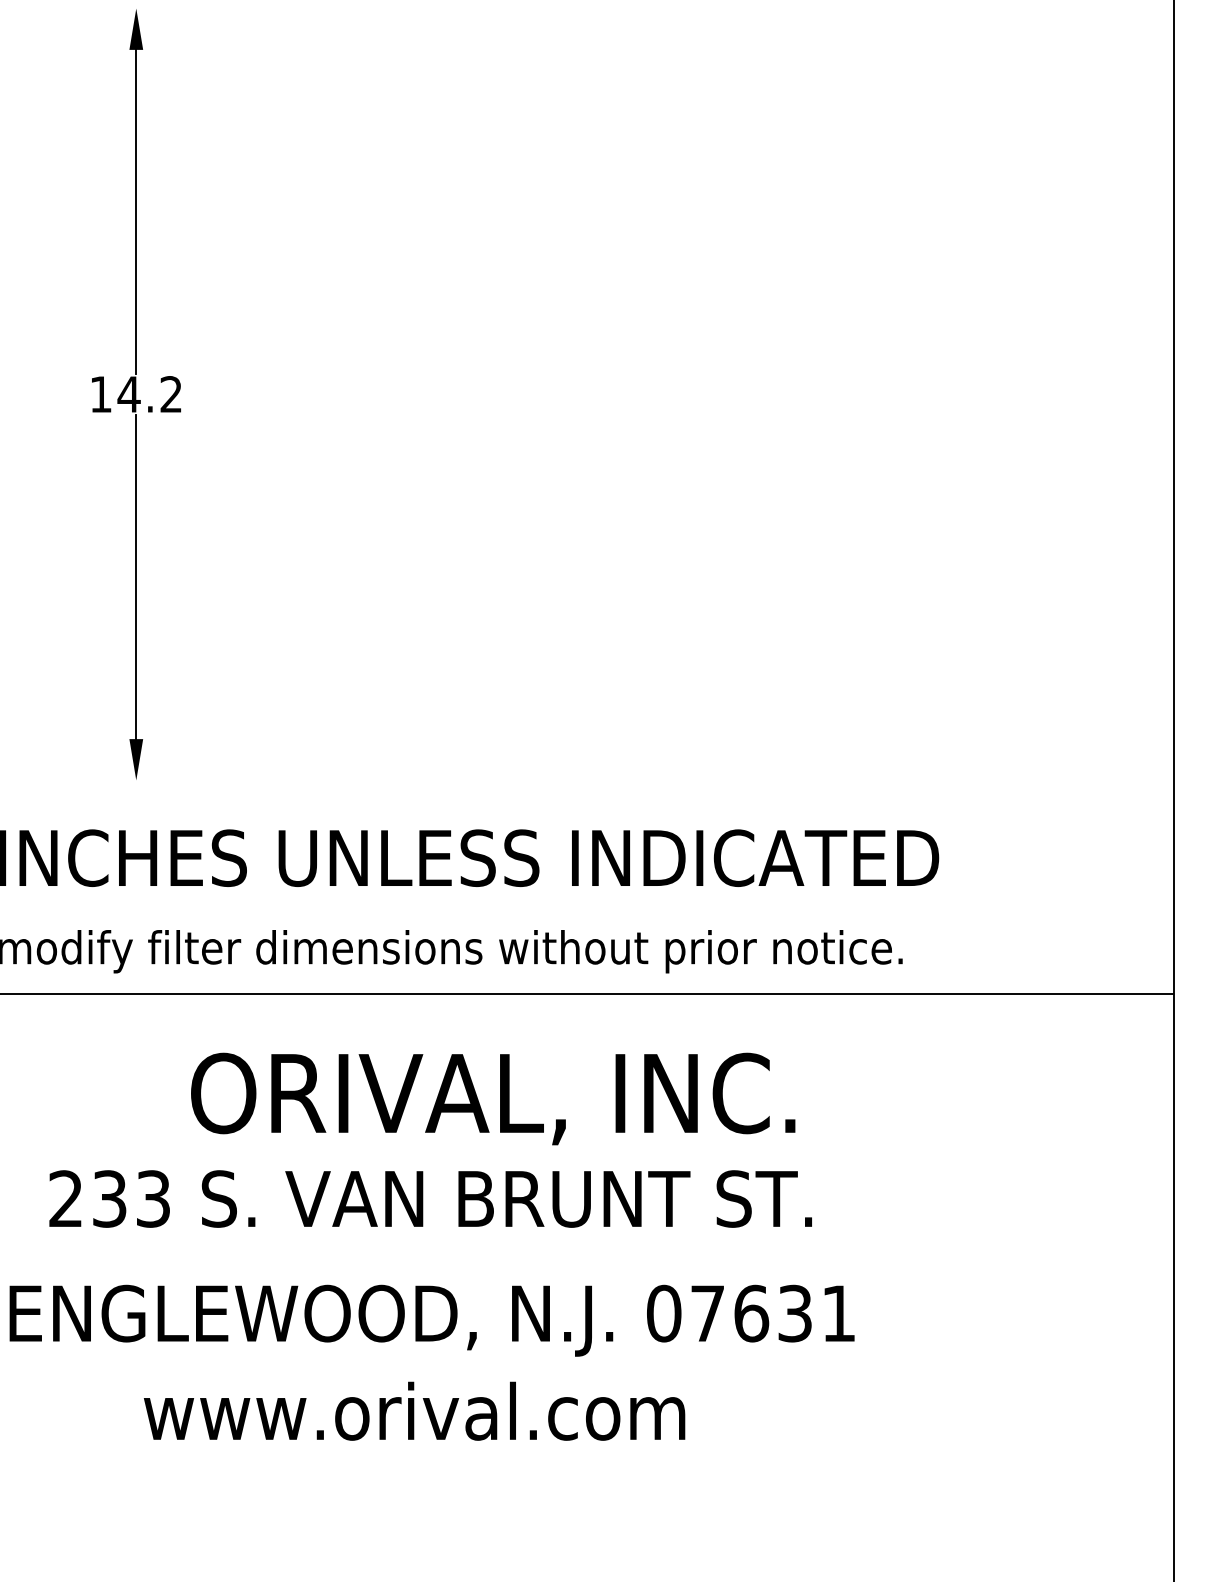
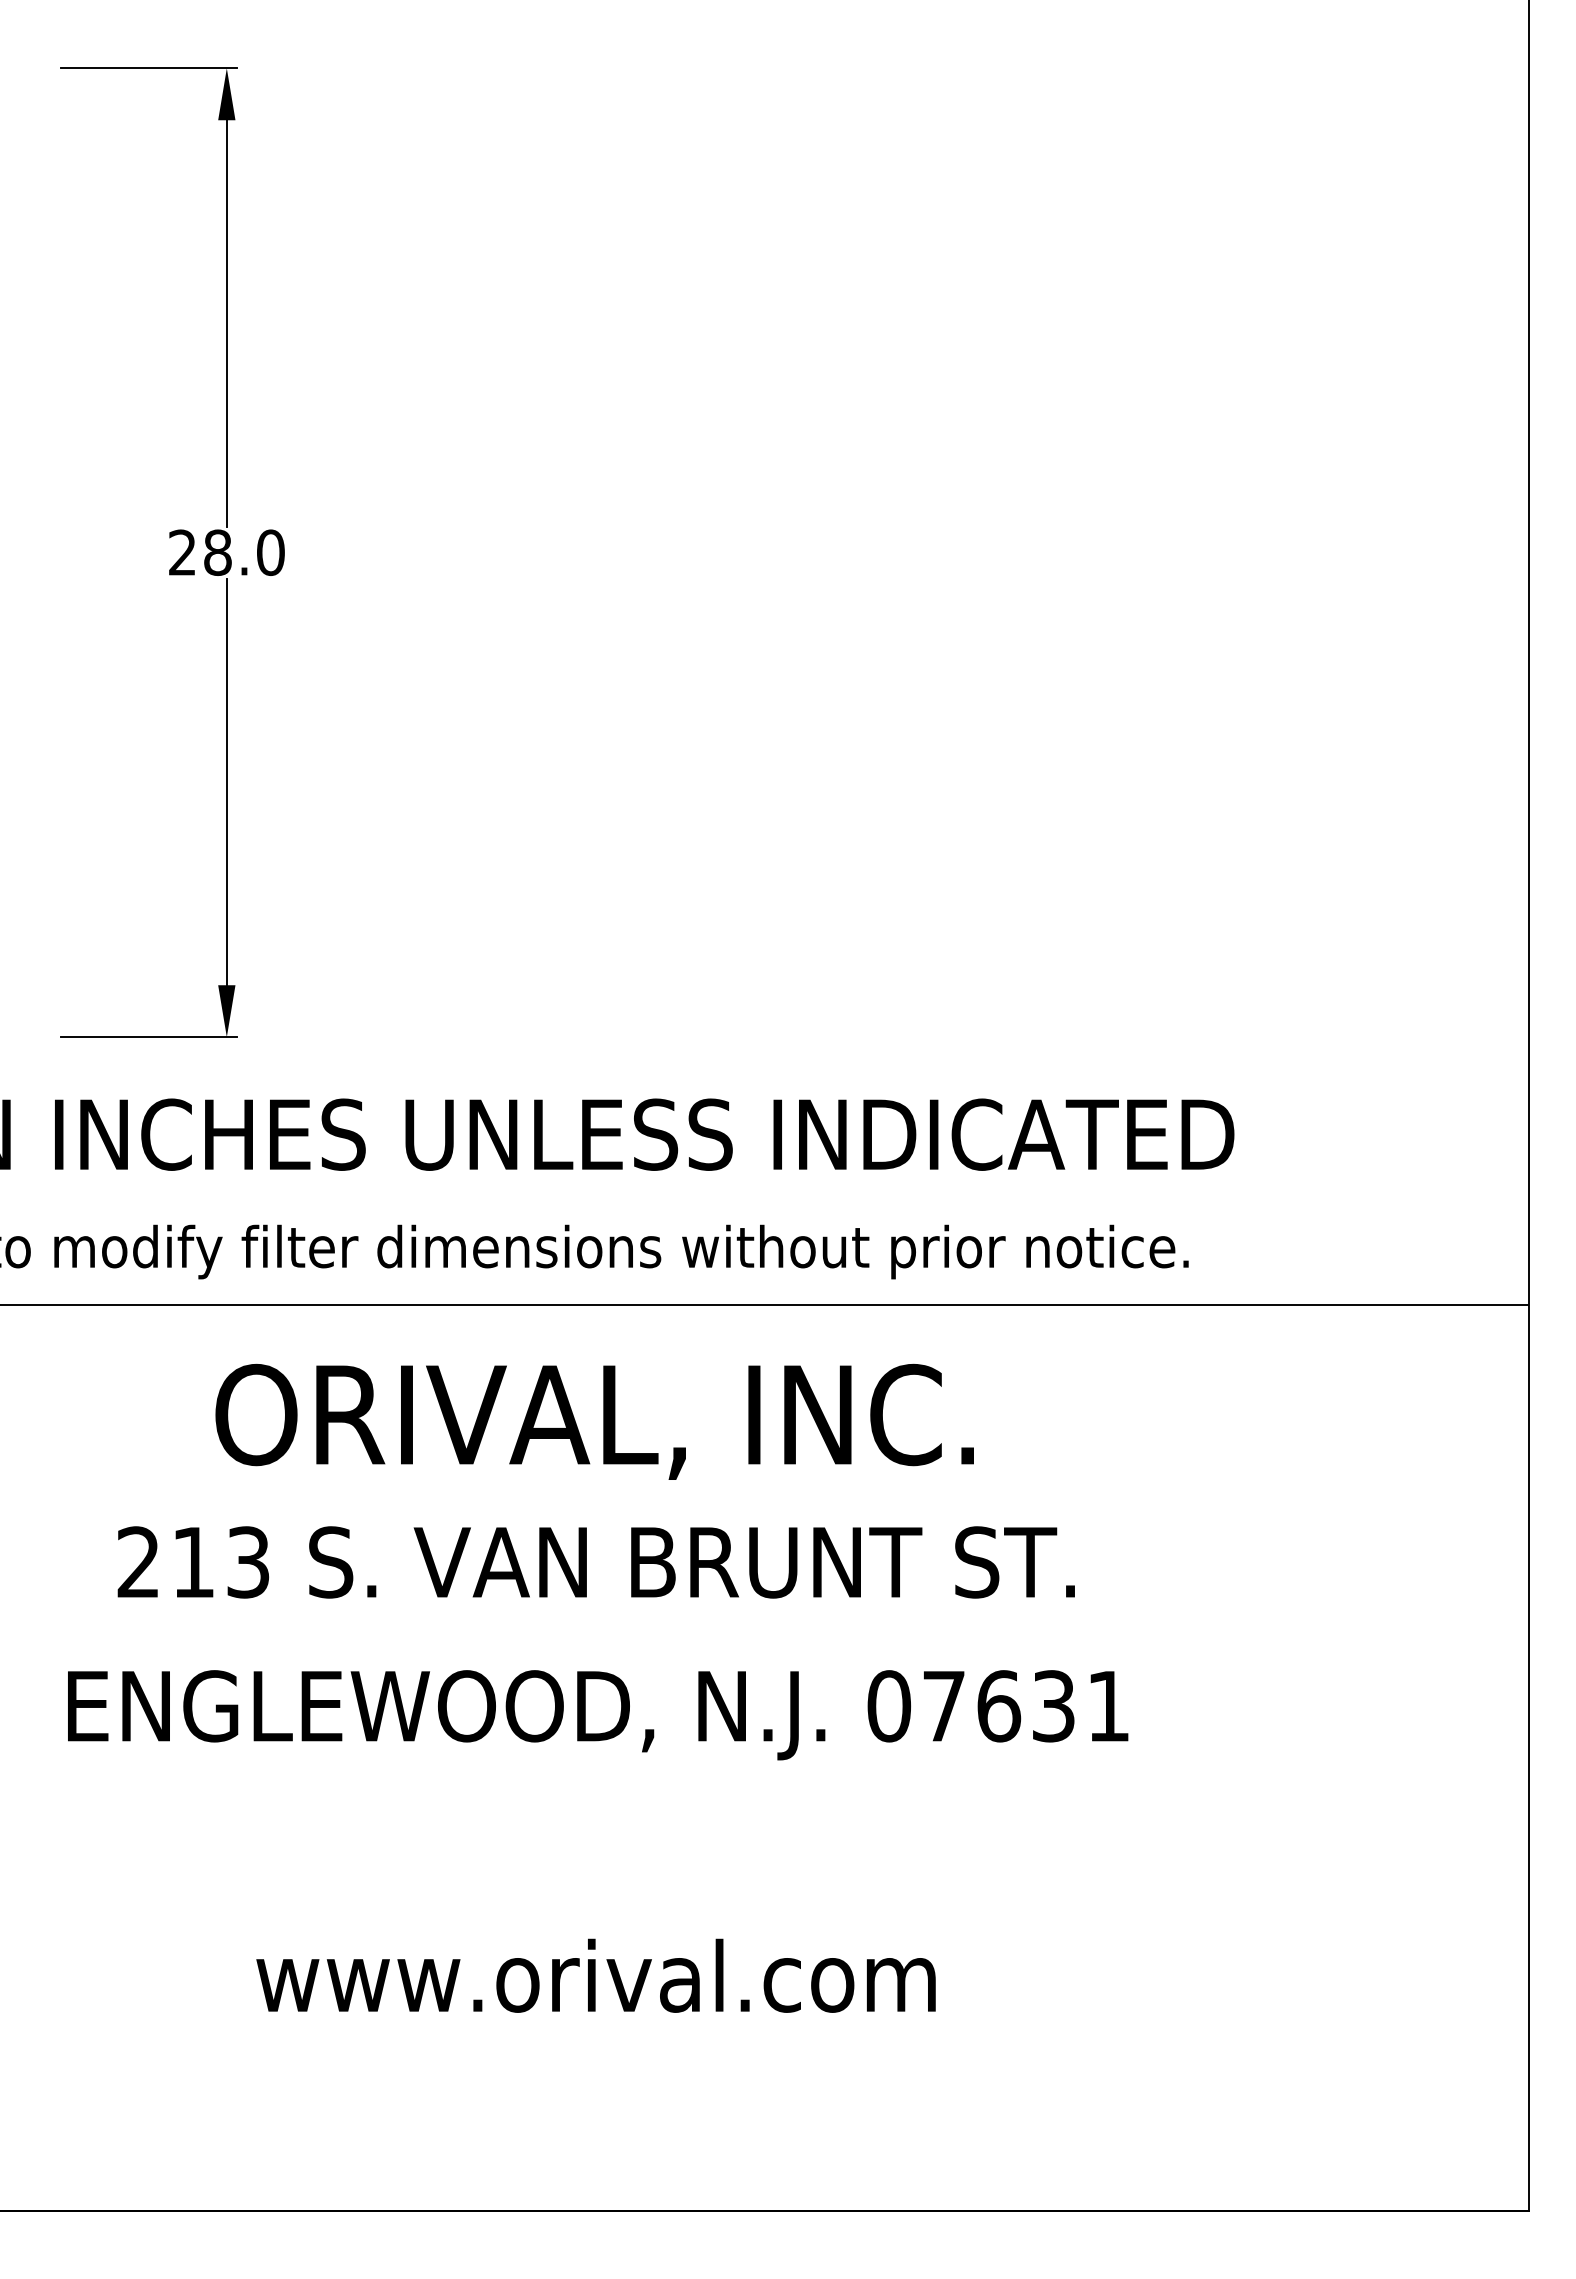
line: (74, 8) -> (149, 68), added
text: (136, 394) -> (226, 552), 14.2 -> 28.0
line: (74, 780) -> (149, 1037), added
text: (492, 1098) -> (594, 1421), moved
text: (109, 1199) -> (193, 1562), 233 -> 213
text: (414, 1411) -> (595, 1975), moved

